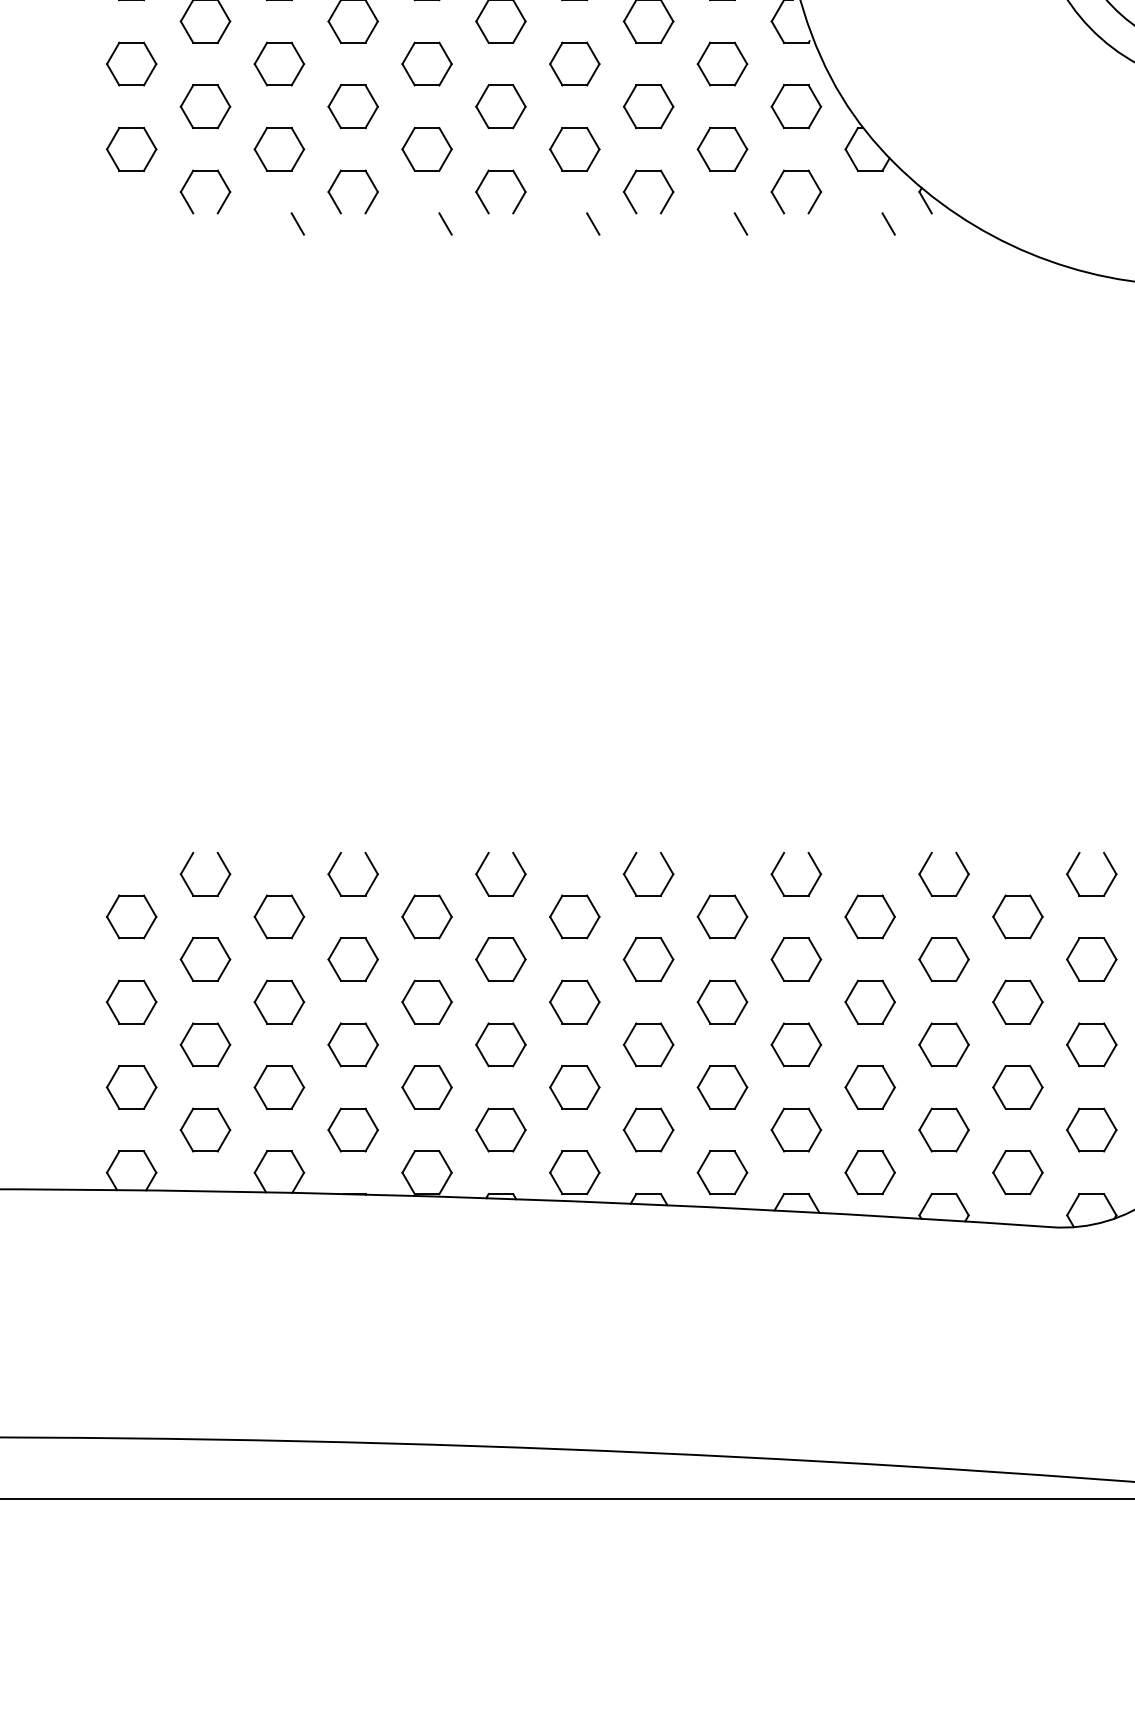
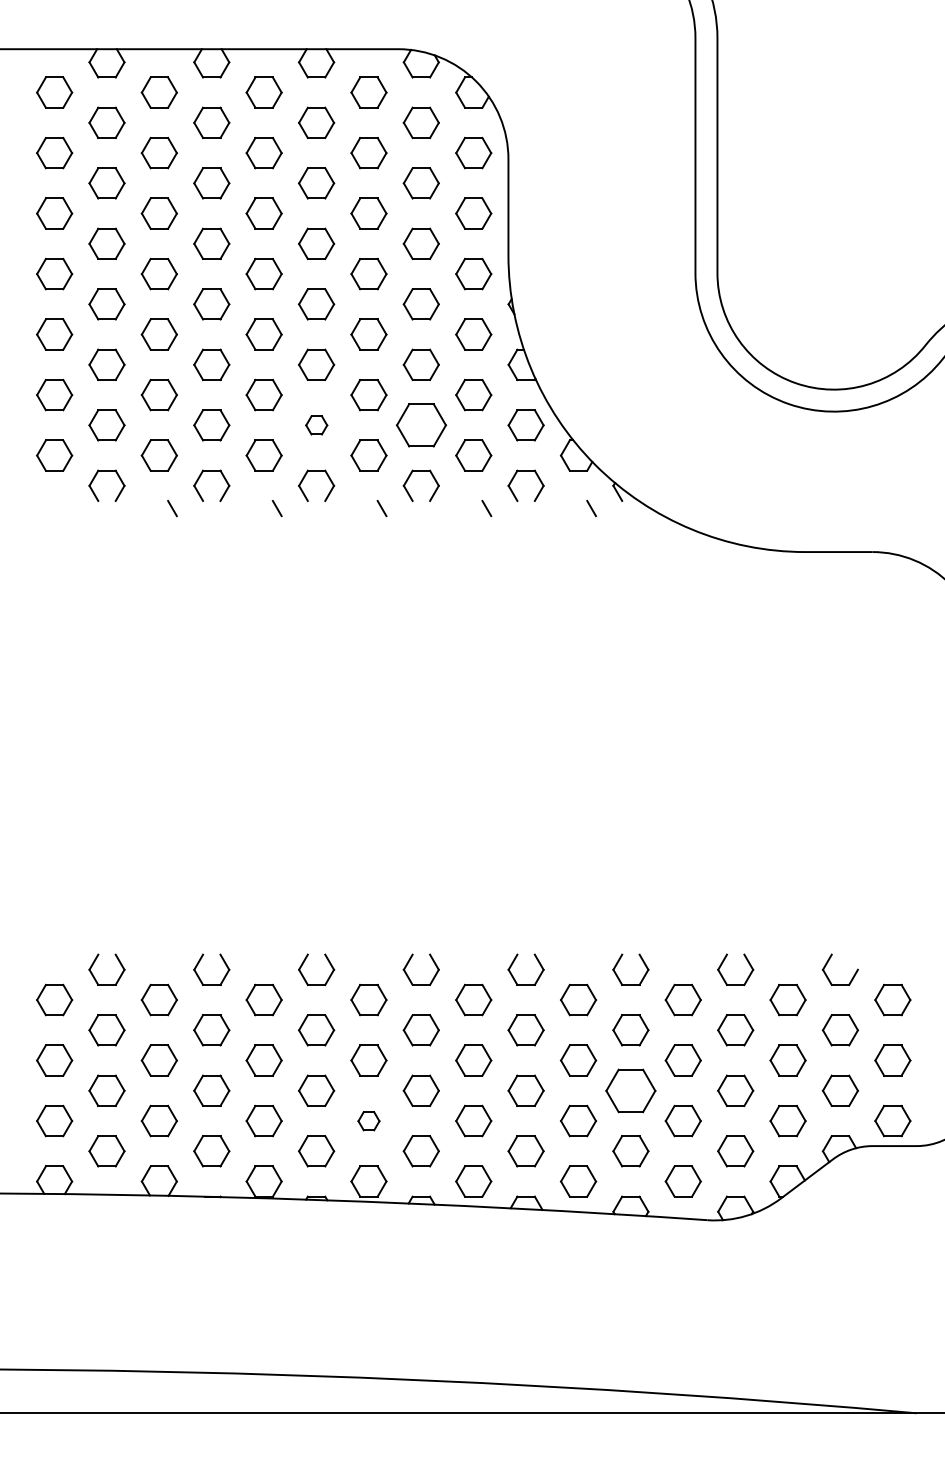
part: (500, 106) -> (316, 425), size x0.6
part: (647, 106) -> (420, 425), size x1.4
part: (943, 1044) -> (630, 1090), size x1.4
part: (574, 1088) -> (368, 1121), size x0.6

